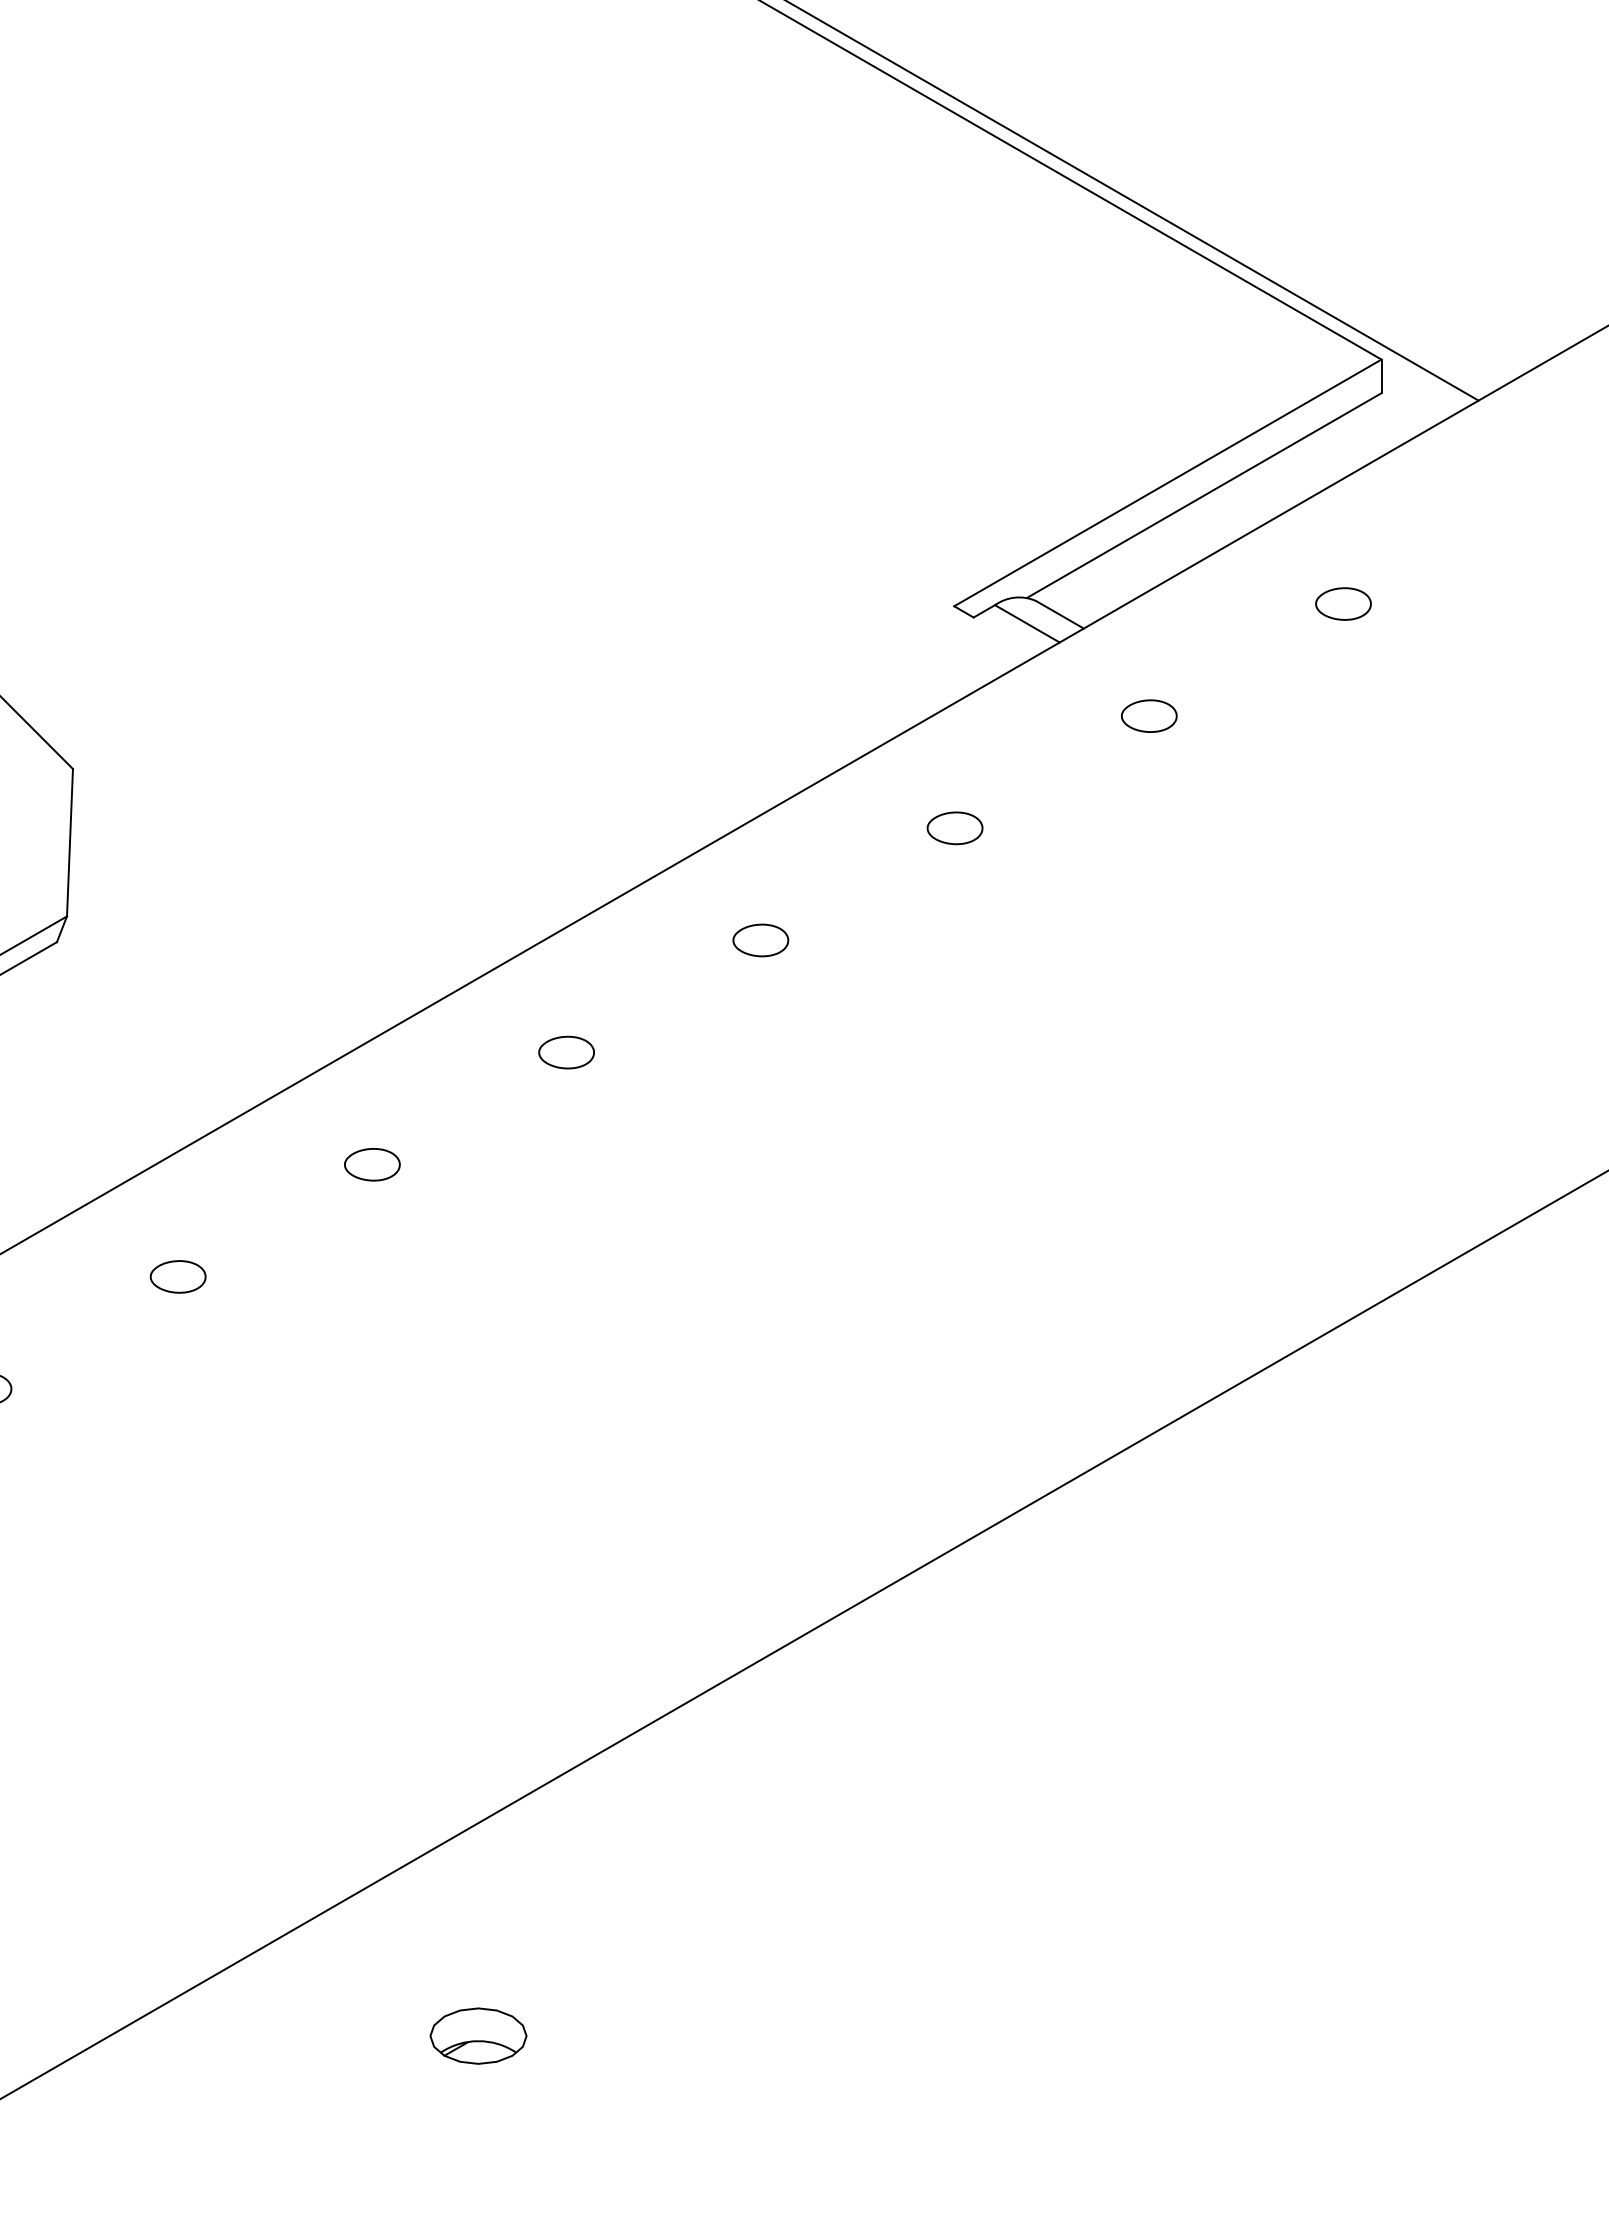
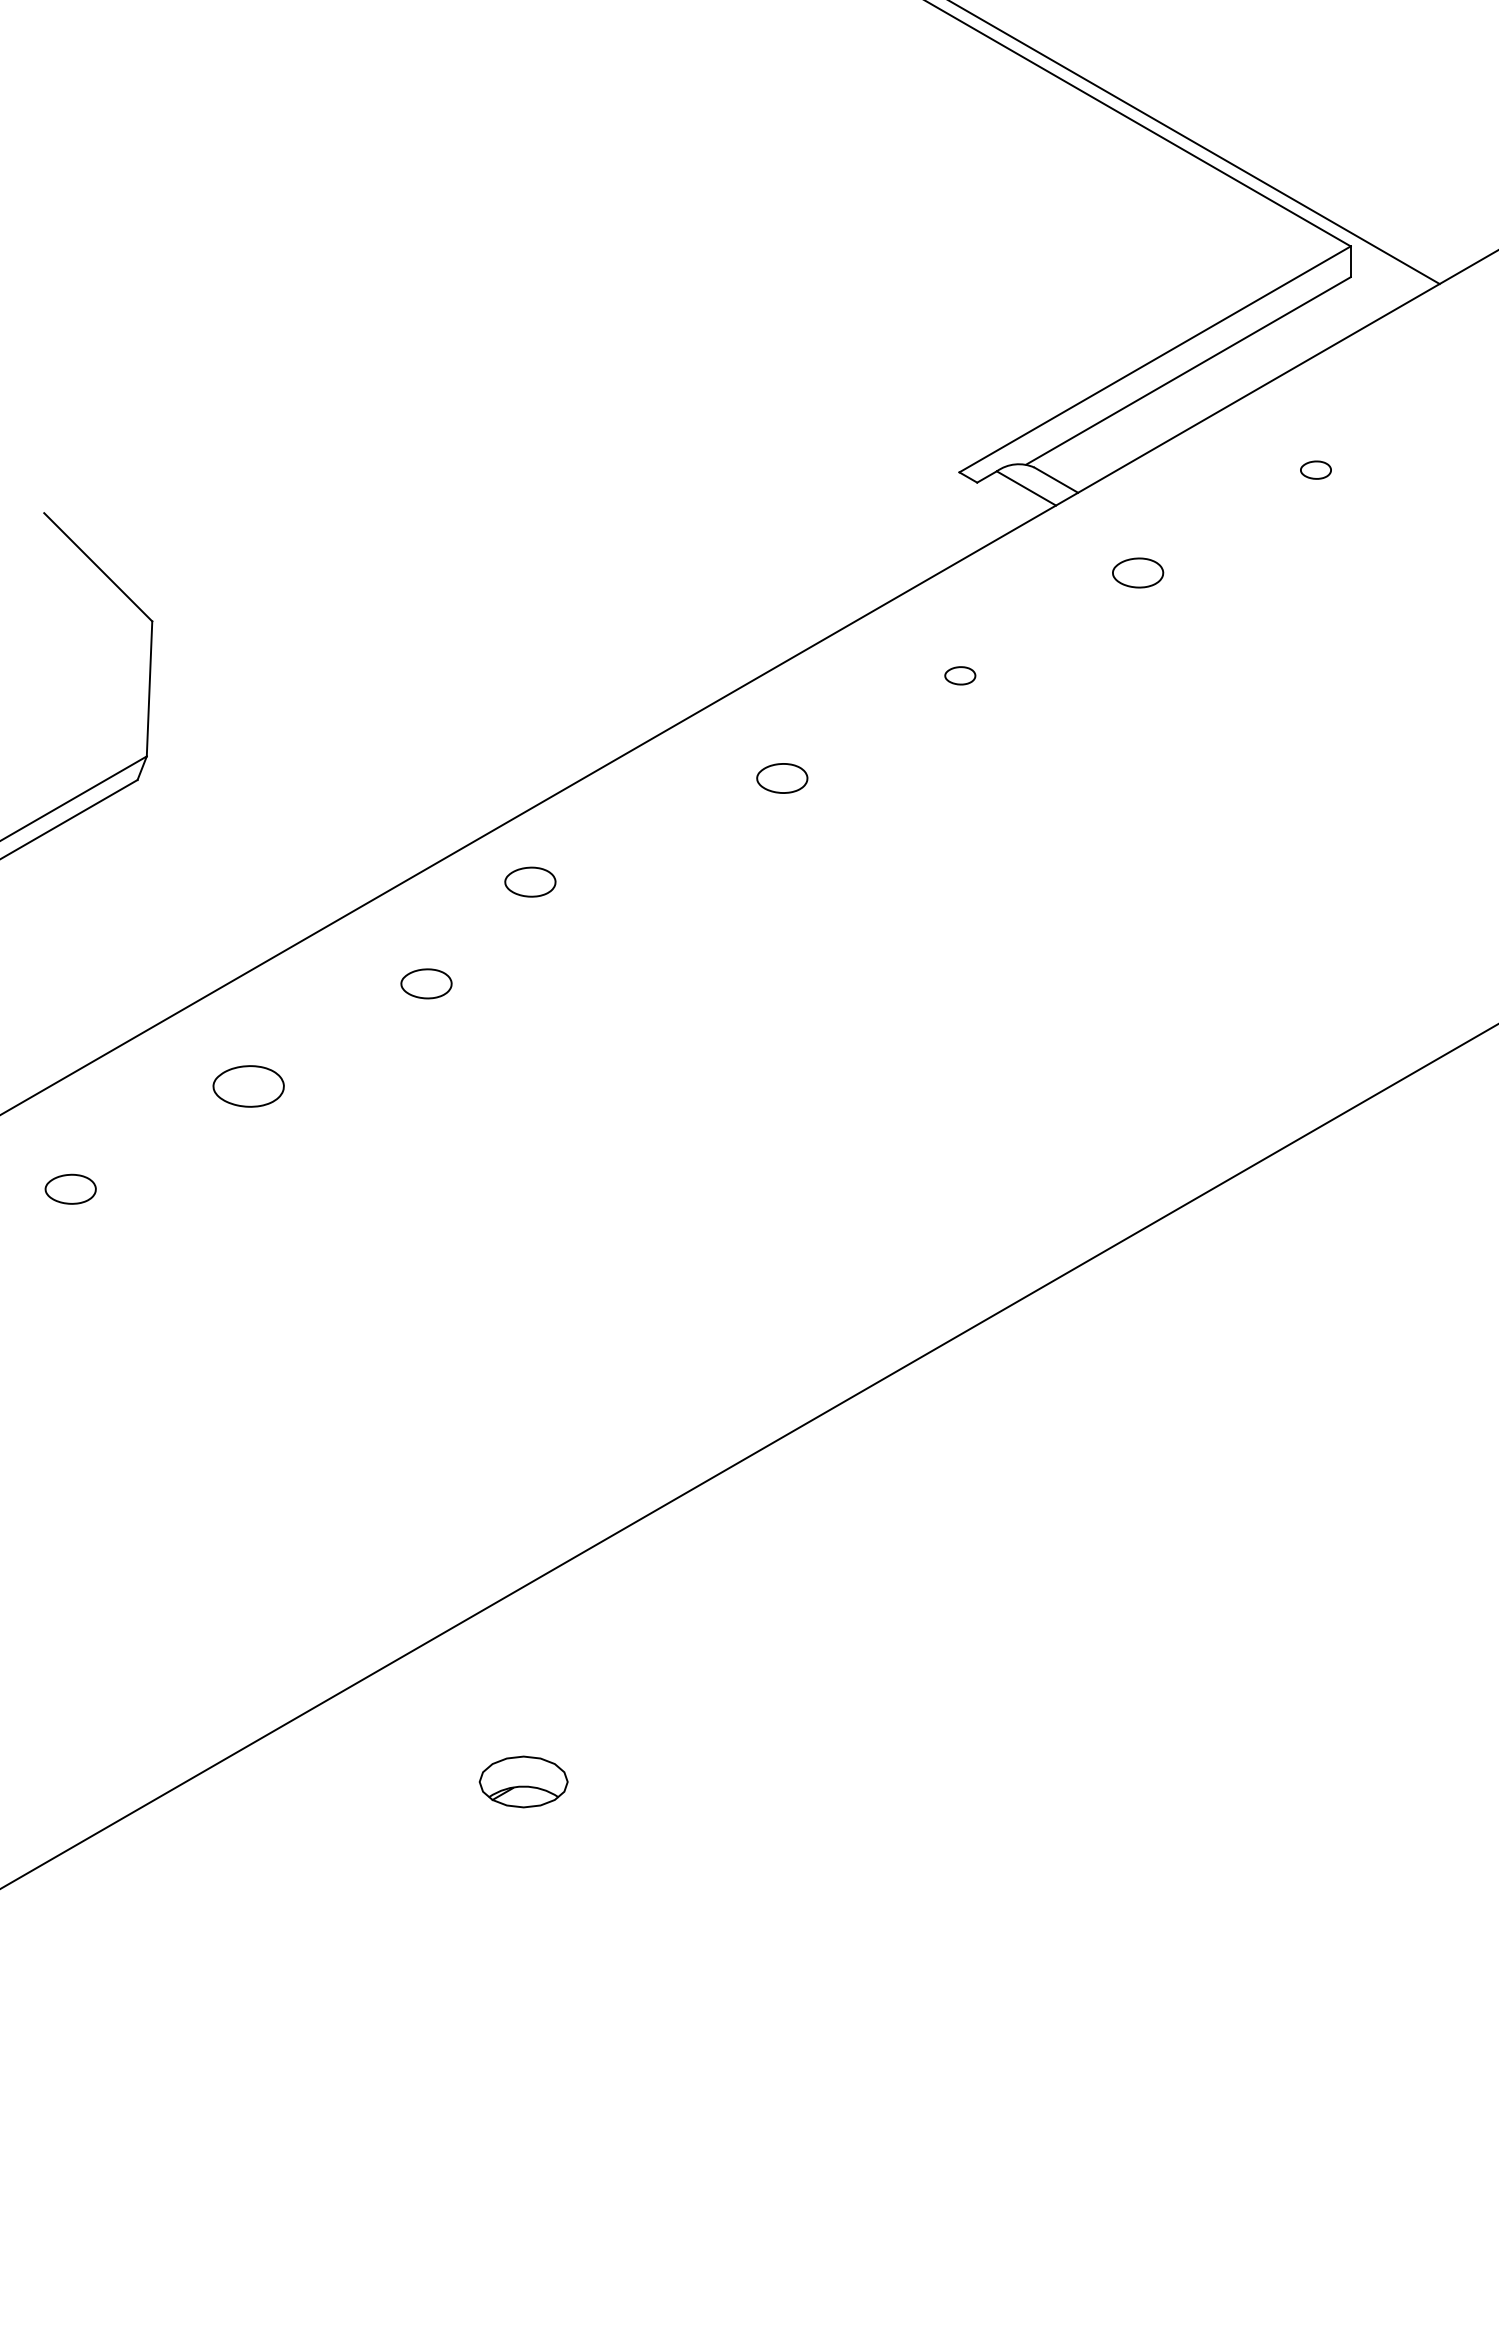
part: (1342, 603) -> (1315, 469), size x0.6
part: (955, 828) -> (960, 675), size x0.6
part: (566, 1051) -> (530, 881), moved
part: (178, 1276) -> (248, 1086), size x1.4

